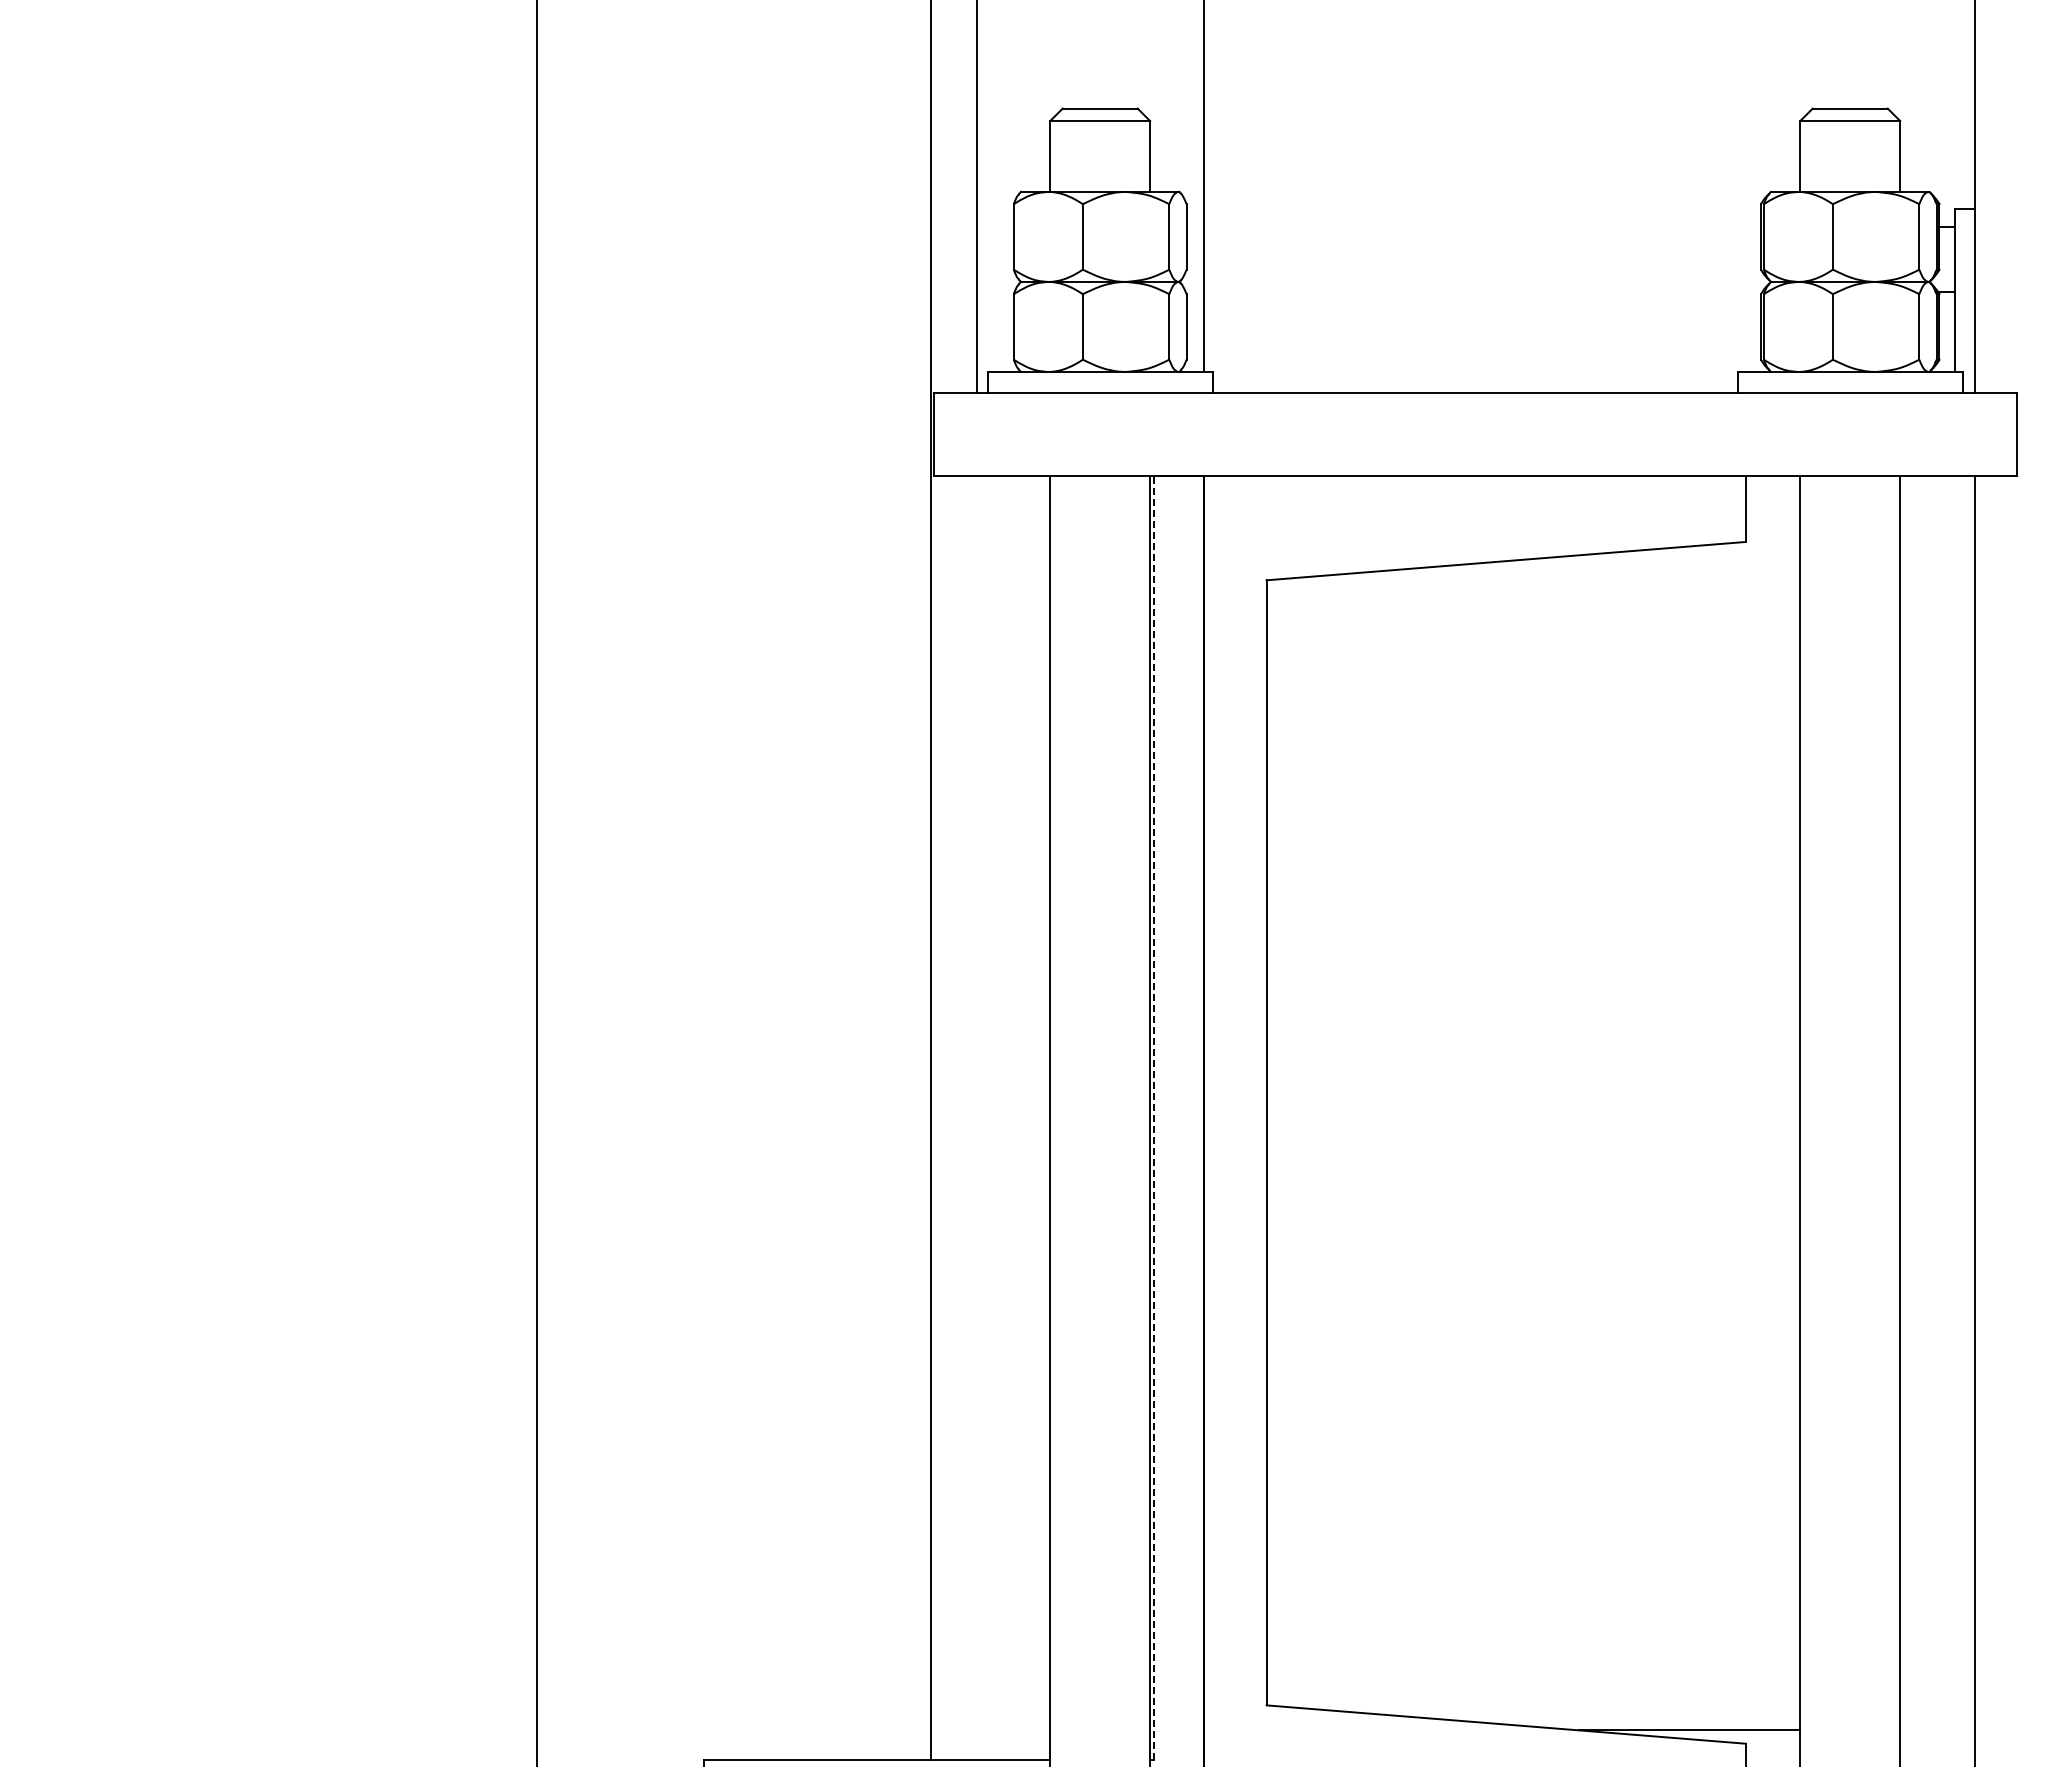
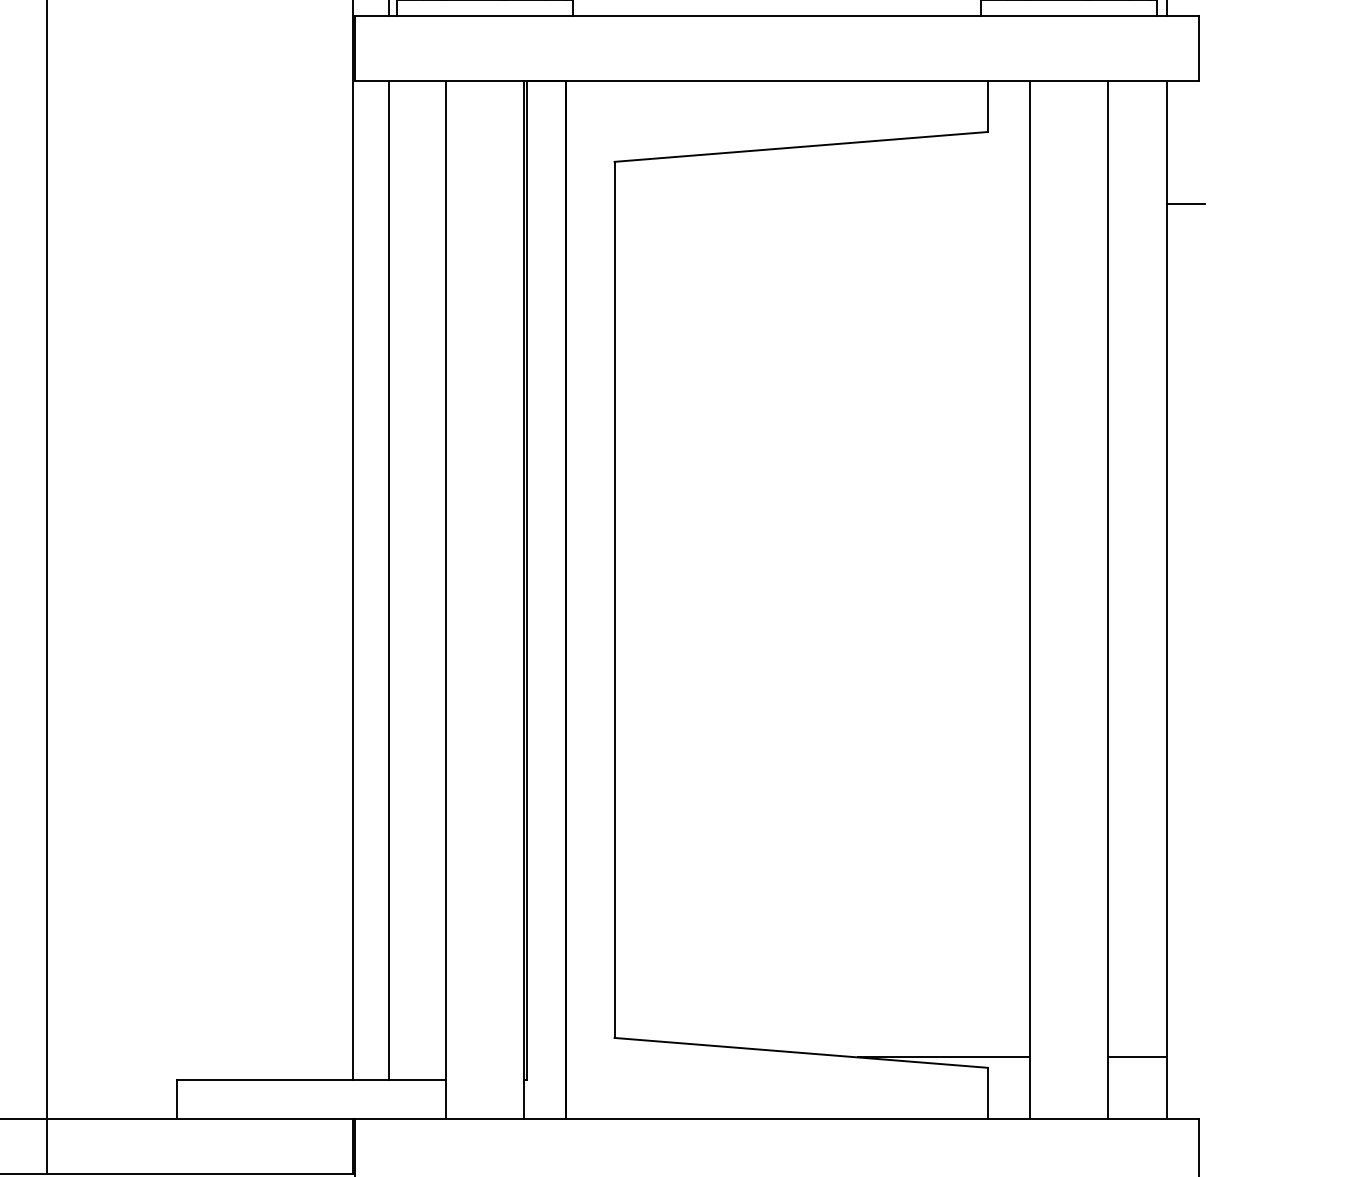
line: (2000, 634) -> (1186, 204), added
line: (977, 1117) -> (389, 580), added
line: (1154, 1117) -> (527, 580), dashed -> solid
line: (1937, 1730) -> (1137, 1057), added

